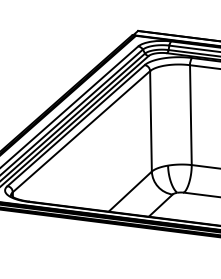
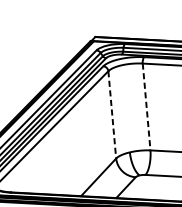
line: (190, 115) -> (146, 107), solid -> dashed
line: (151, 121) -> (112, 114), solid -> dashed

